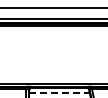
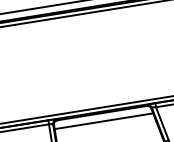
line: (60, 92) -> (105, 120), dashed -> solid

